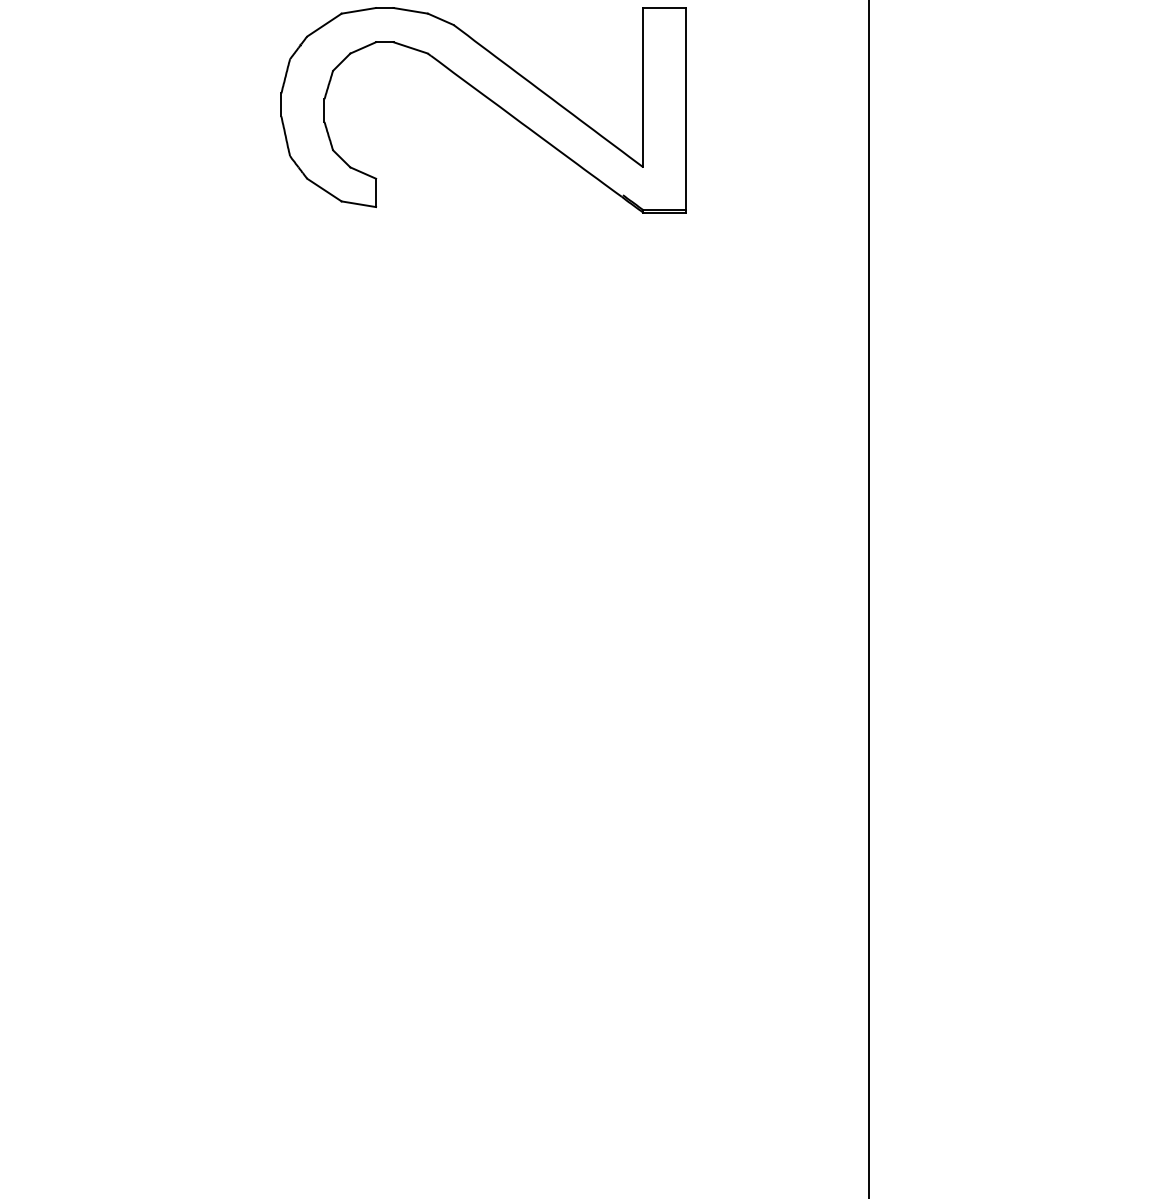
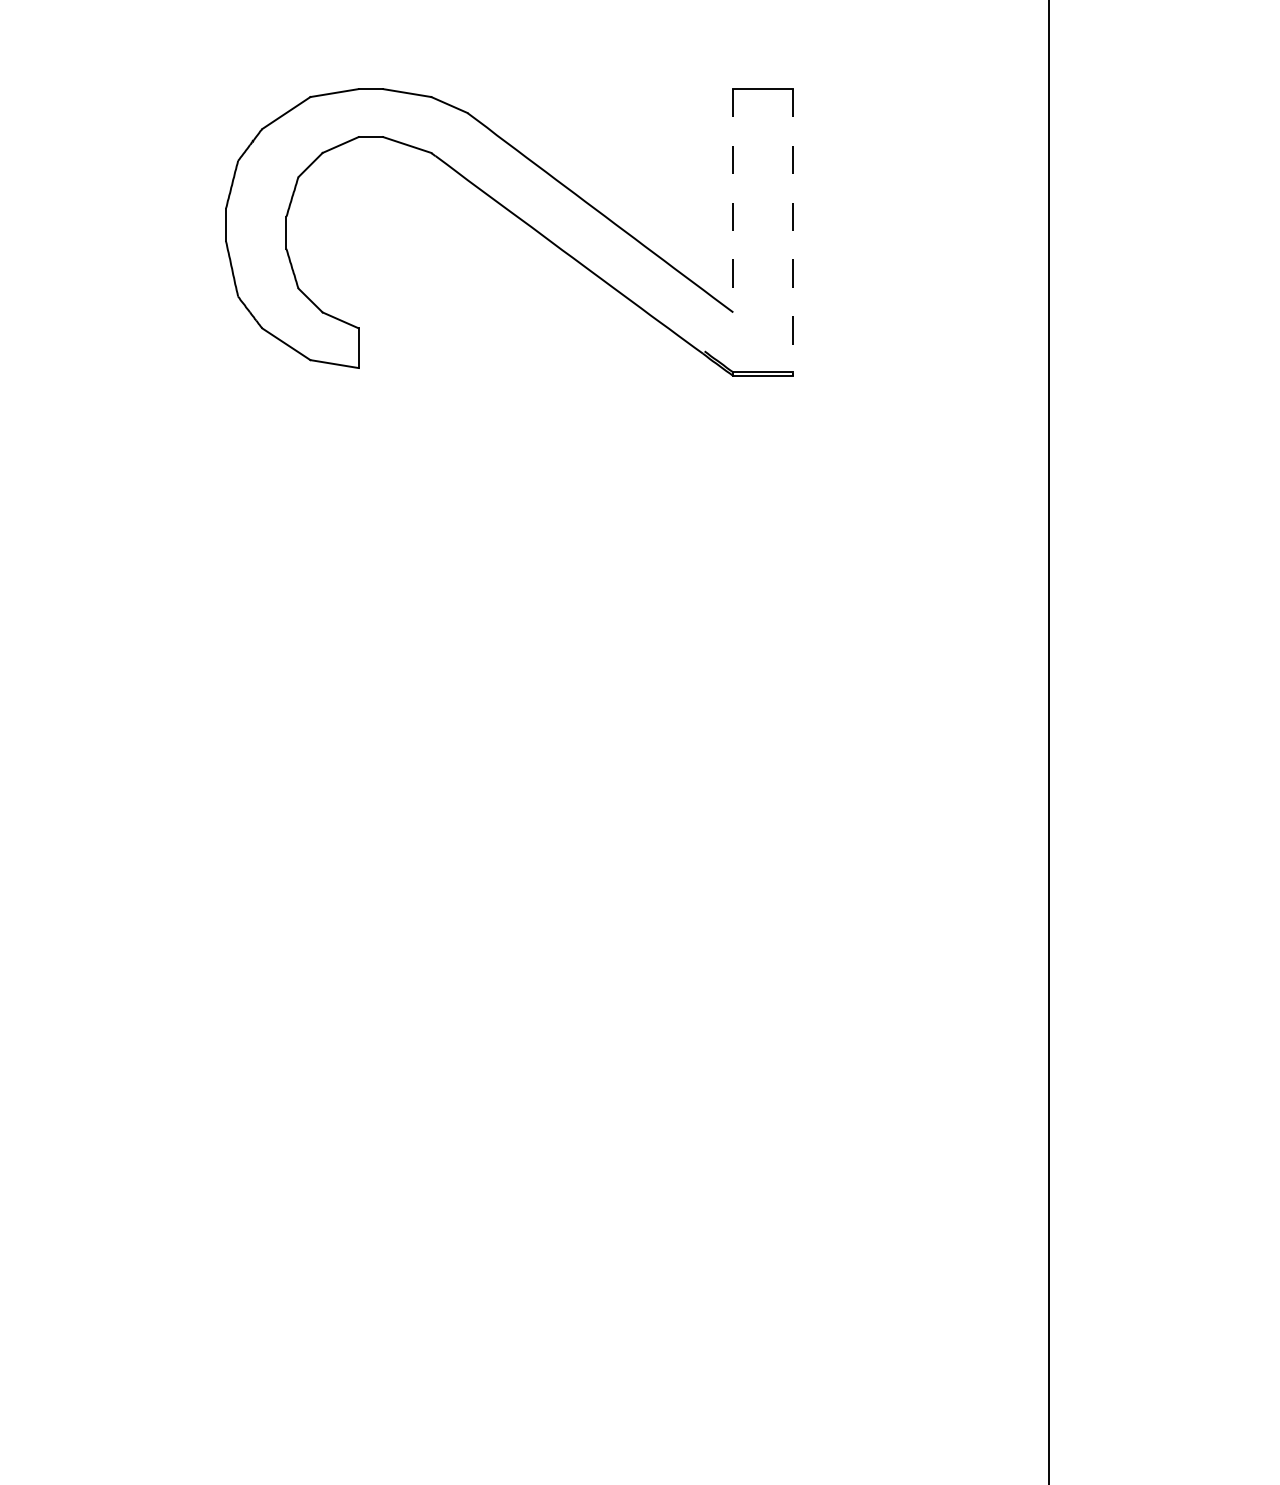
line: (643, 87) -> (733, 200), solid -> dashed
line: (686, 110) -> (793, 232), solid -> dashed

